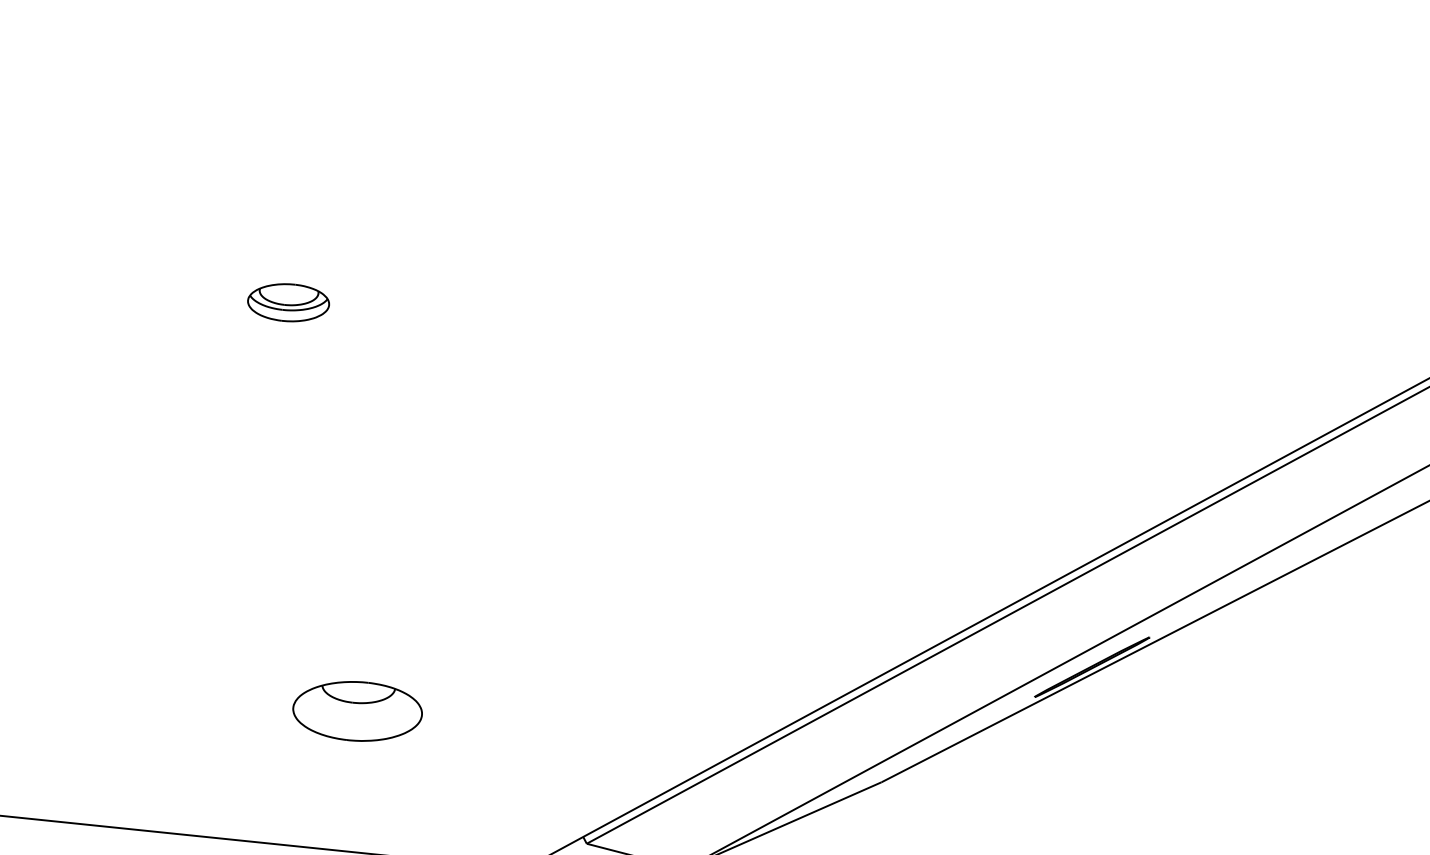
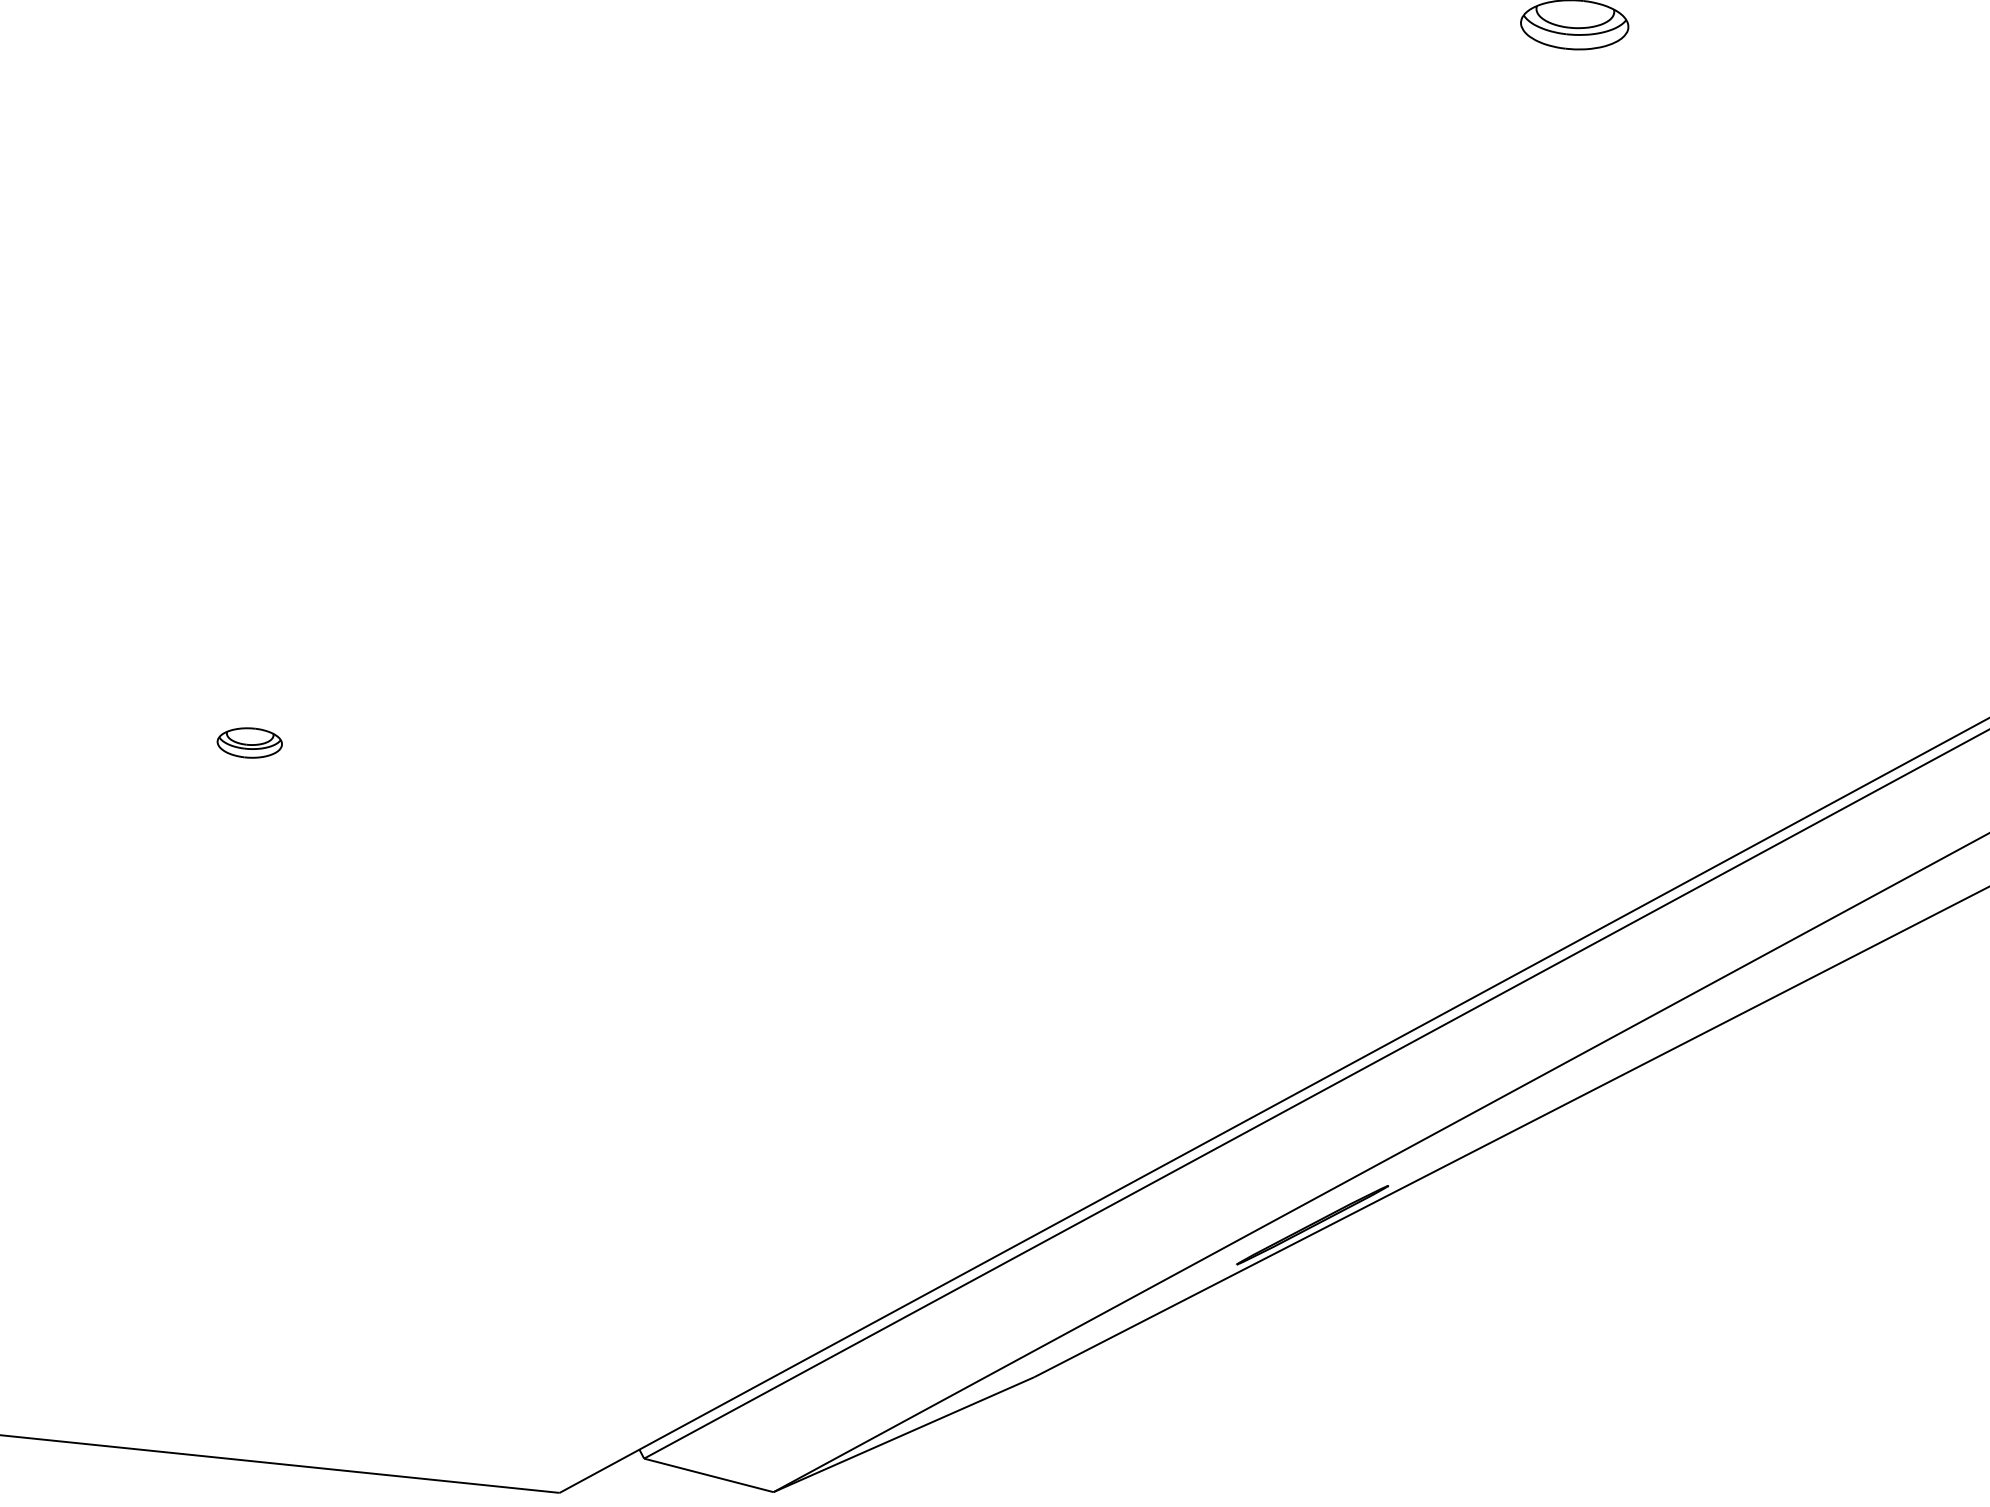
part: (288, 302) -> (249, 742), size x0.6
part: (357, 711) -> (341, 1283), removed

